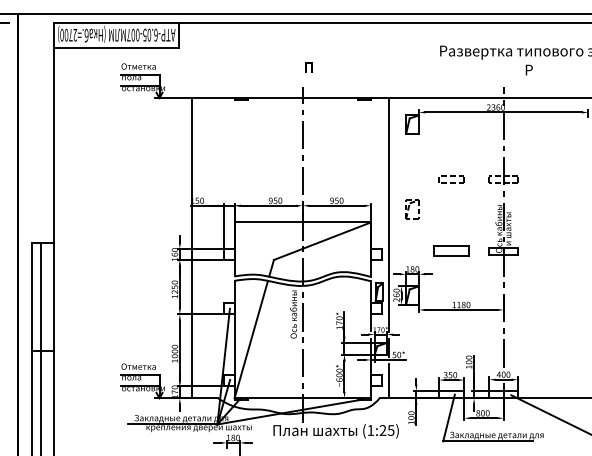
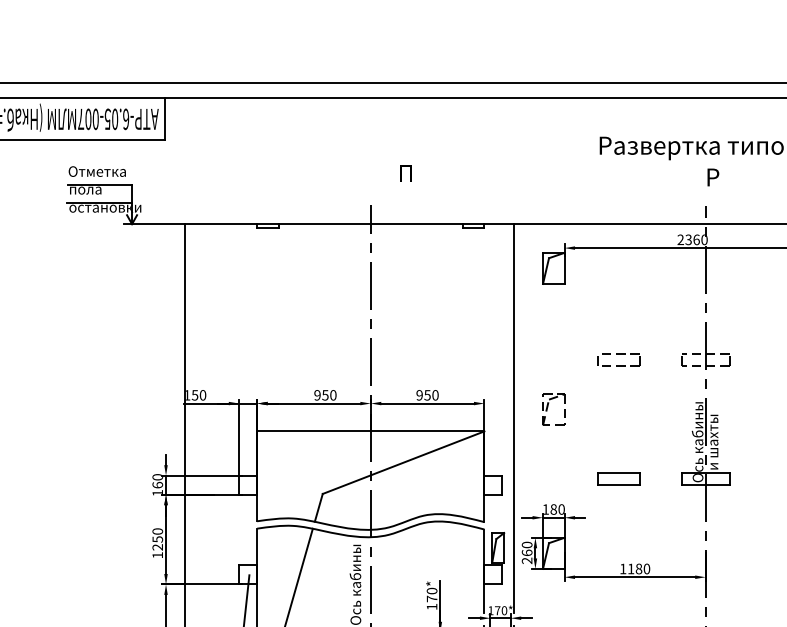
text: (308, 67) -> (405, 173), moved
text: (528, 69) -> (712, 176), moved
part: (451, 251) -> (618, 479), size x0.71

